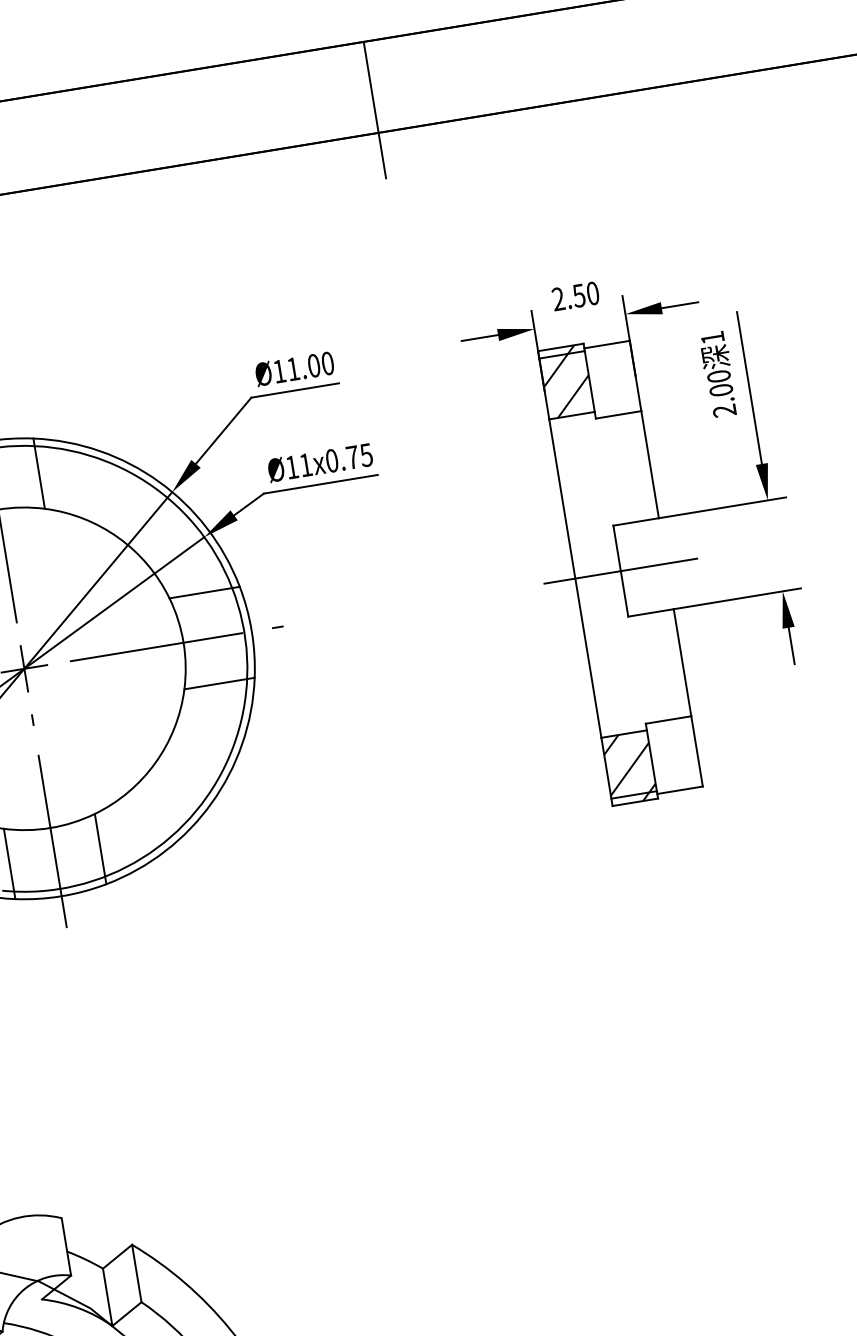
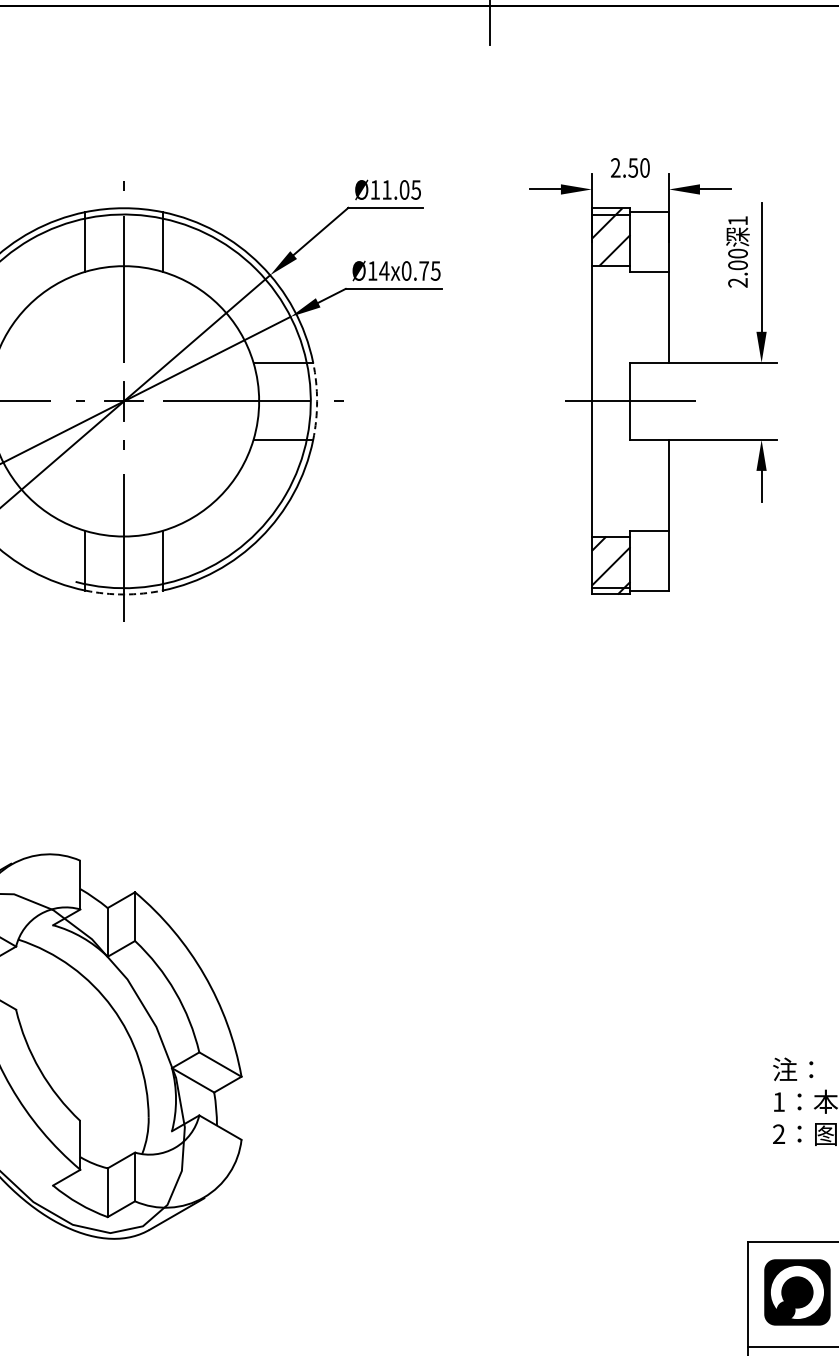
text: (328, 362) -> (416, 189), Ø11.00 -> Ø11.05
text: (305, 464) -> (384, 270), Ø11x0.75 -> Ø14x0.75
arc: (252, 631) -> (317, 401), solid -> dashed
arc: (61, 896) -> (123, 594), solid -> dashed

